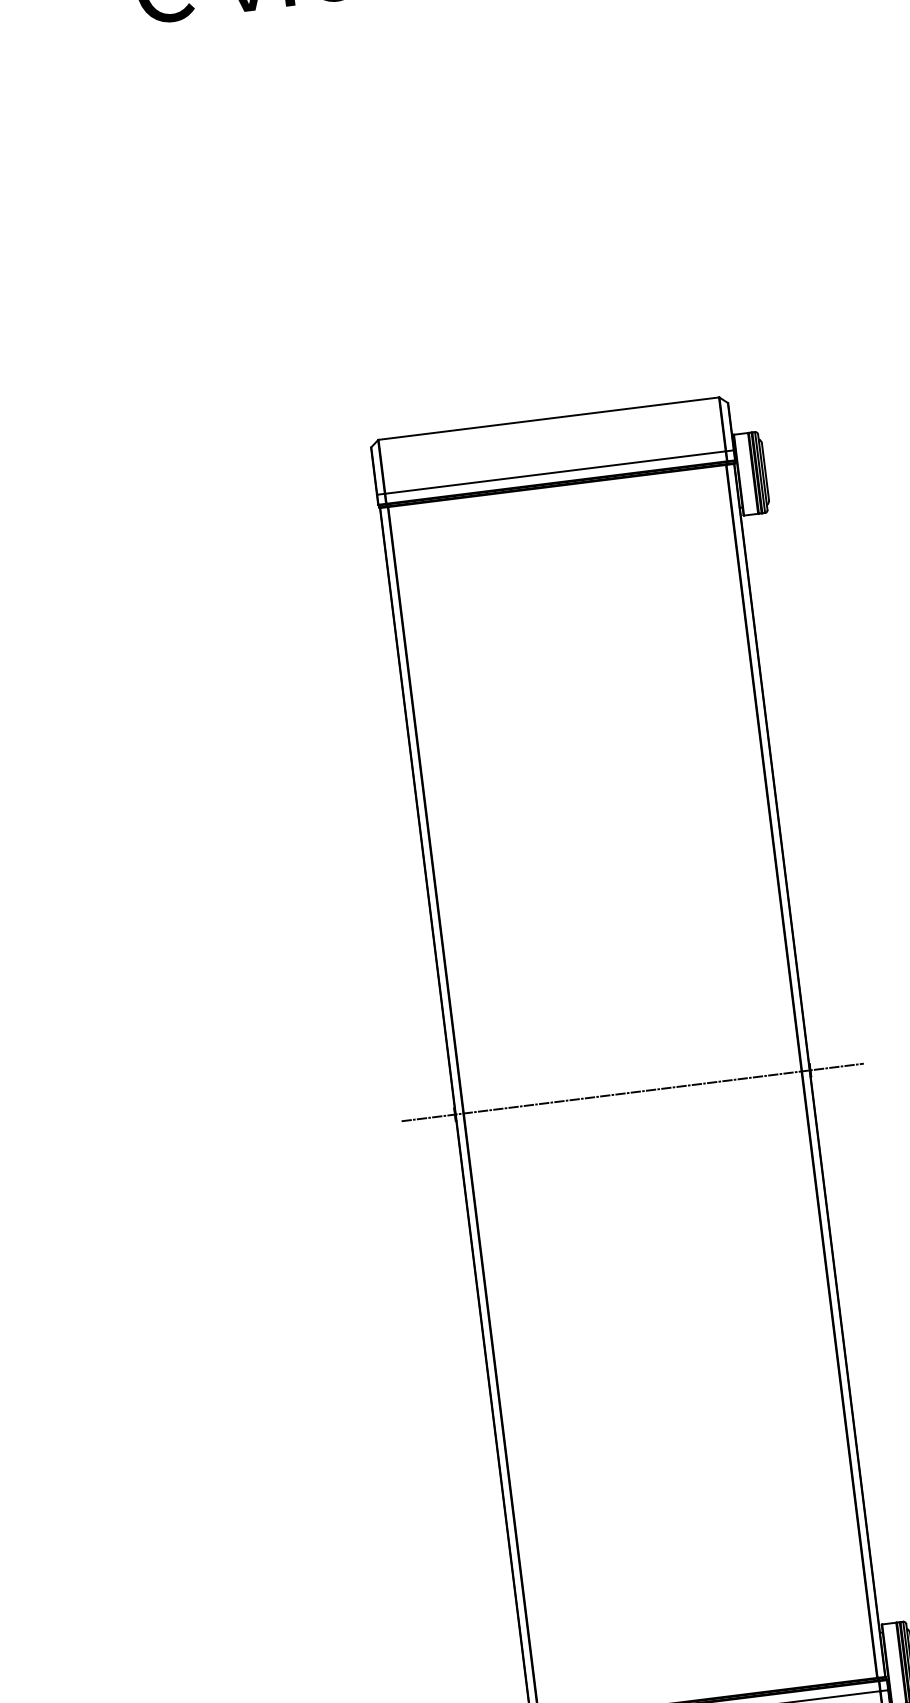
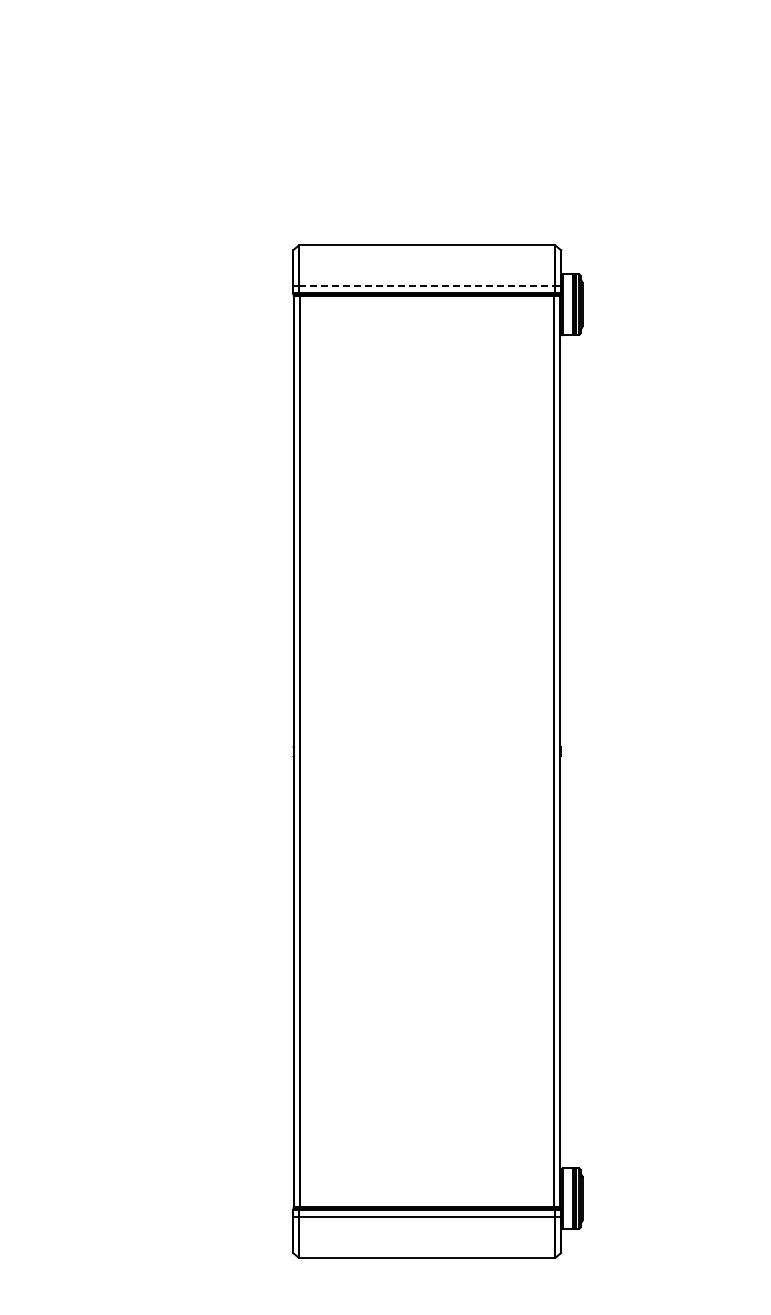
line: (555, 471) -> (427, 285), solid -> dashed
line: (631, 1092) -> (426, 751), removed

